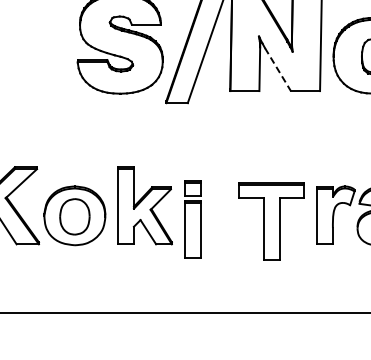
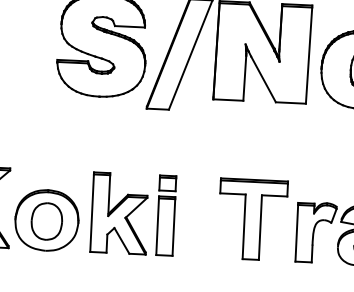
line: (278, 70) -> (264, 80), dashed -> solid
part: (192, 219) -> (165, 215), moved
part: (271, 221) -> (252, 219), moved

